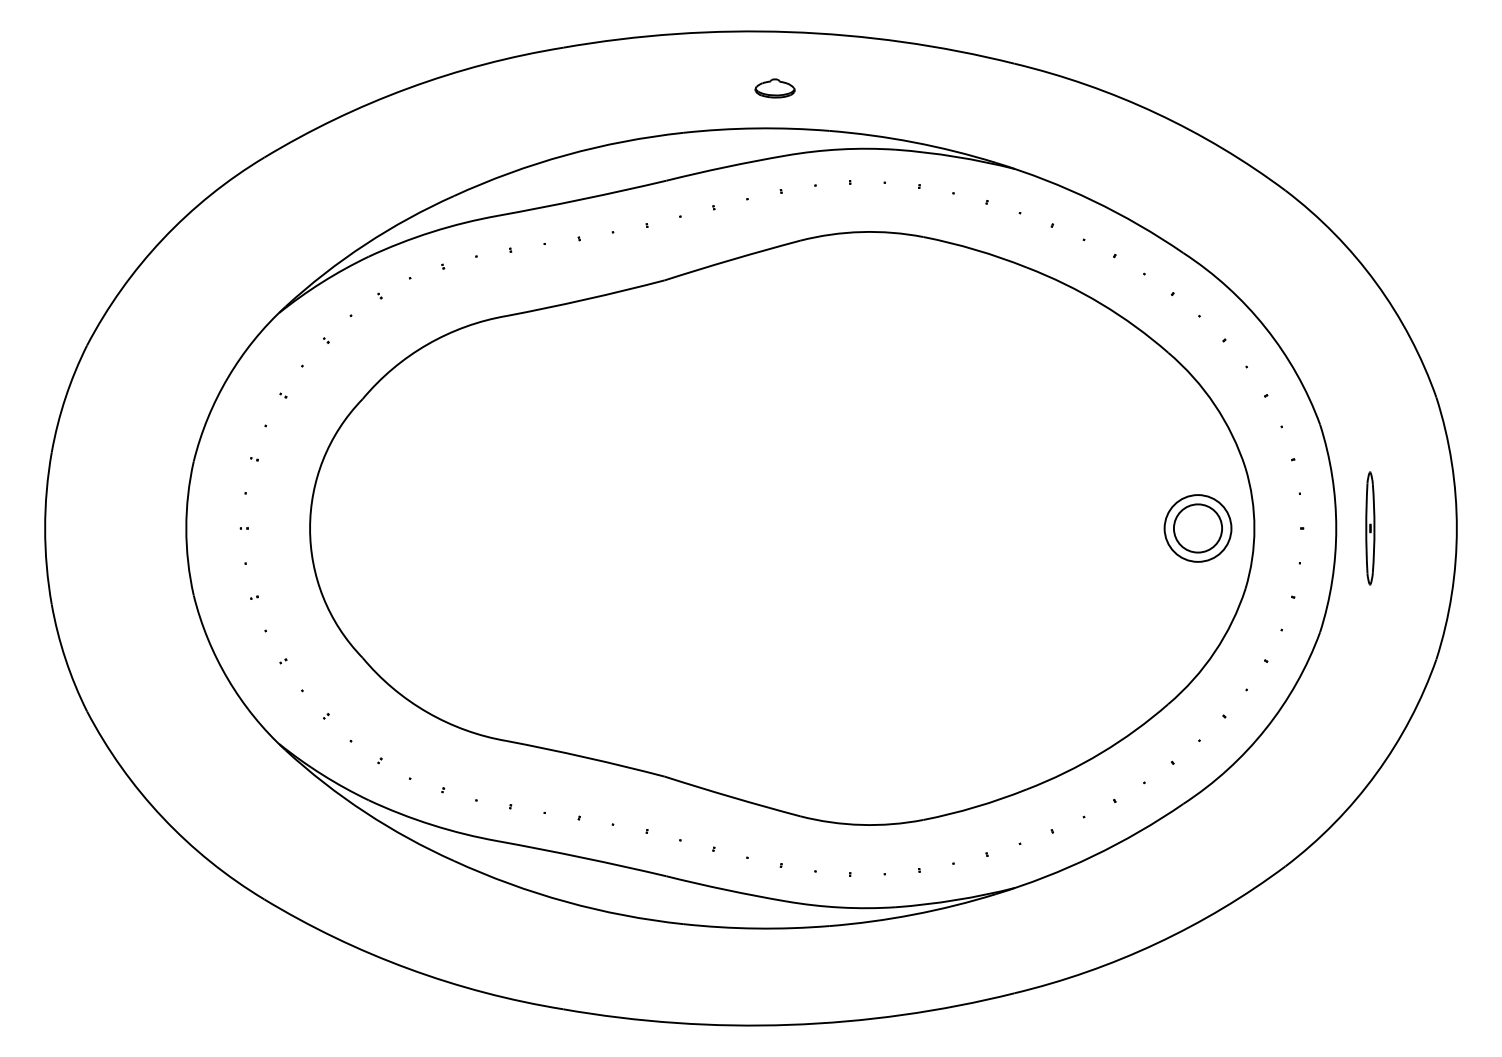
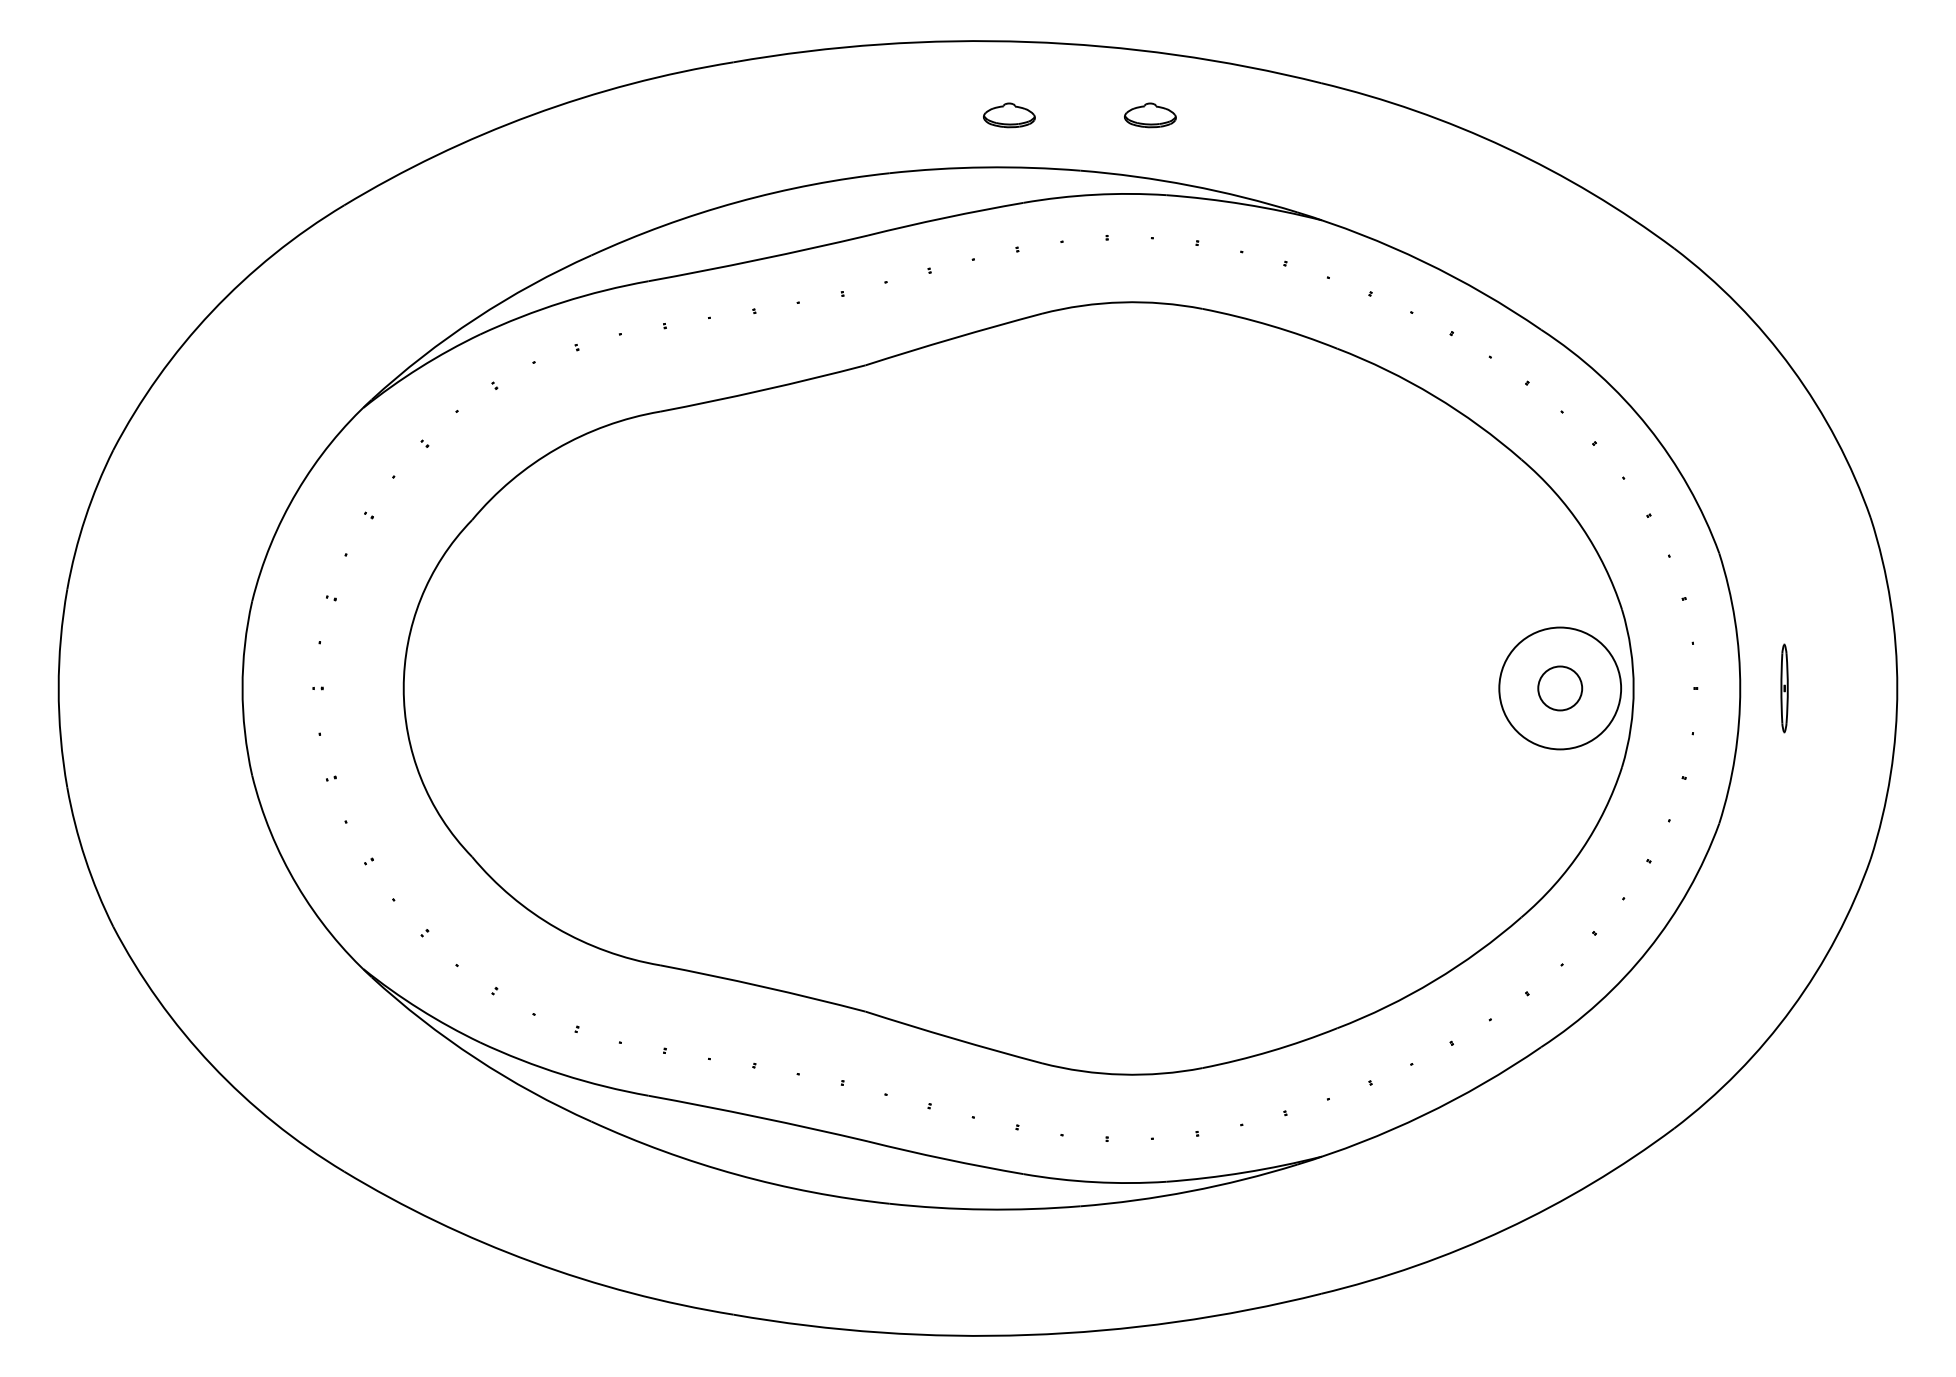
part: (883, 88) -> (1150, 115), added
circle: (1197, 528) -> (1559, 688), size x0.7
circle: (1197, 528) -> (1559, 688), size x1.4
part: (1370, 528) -> (1784, 688), size x0.6

